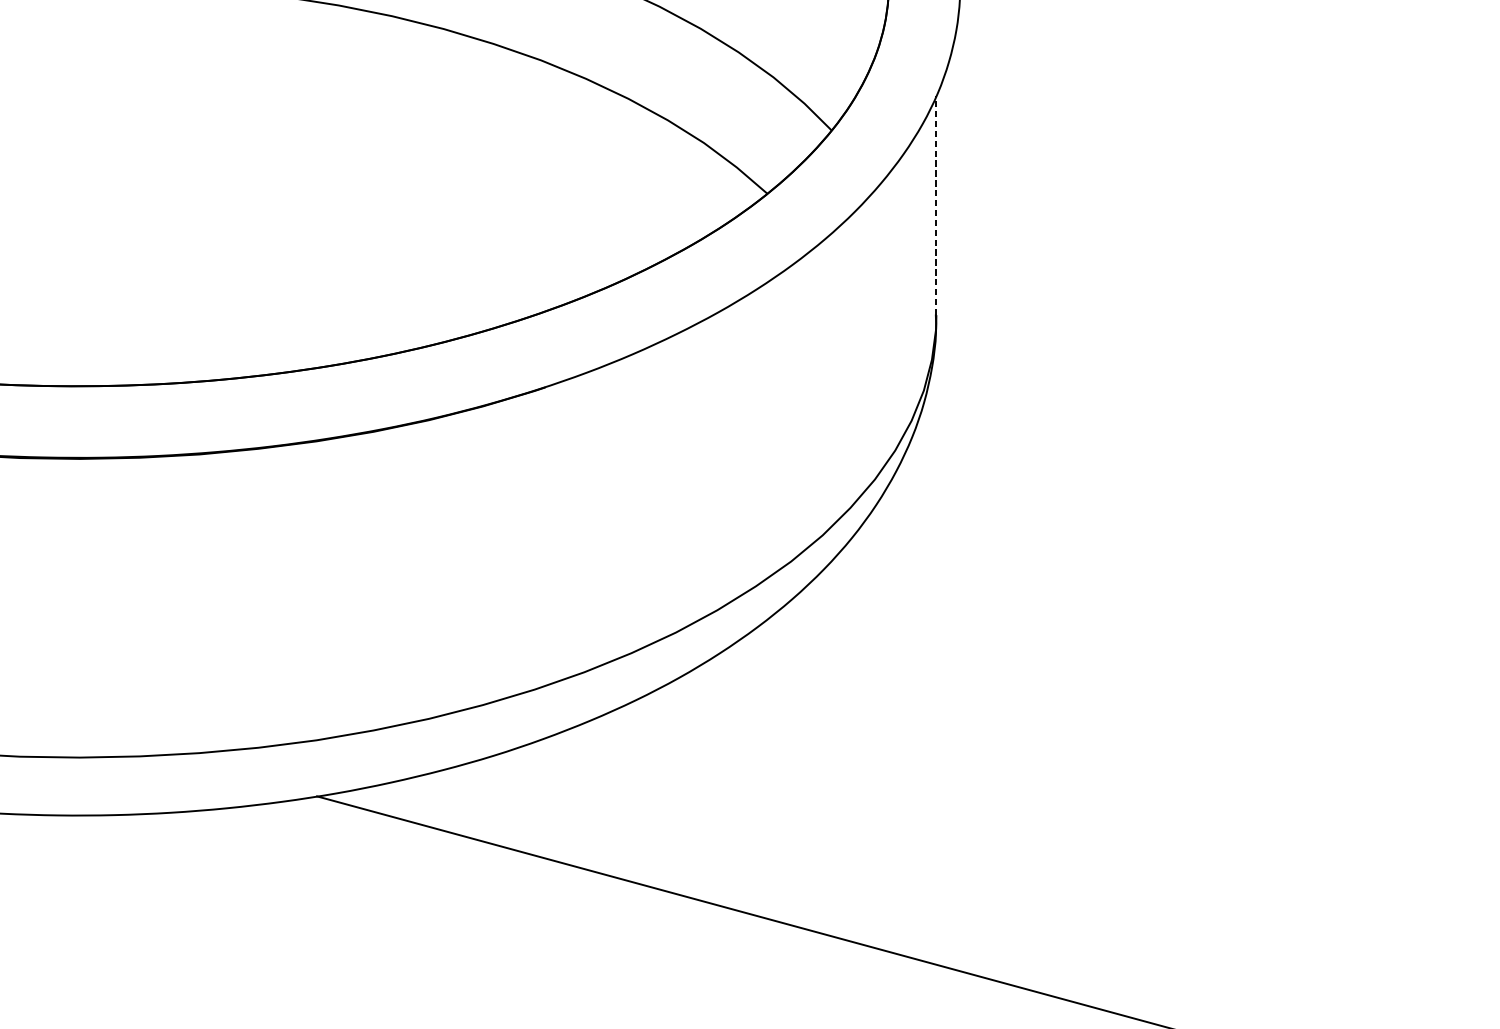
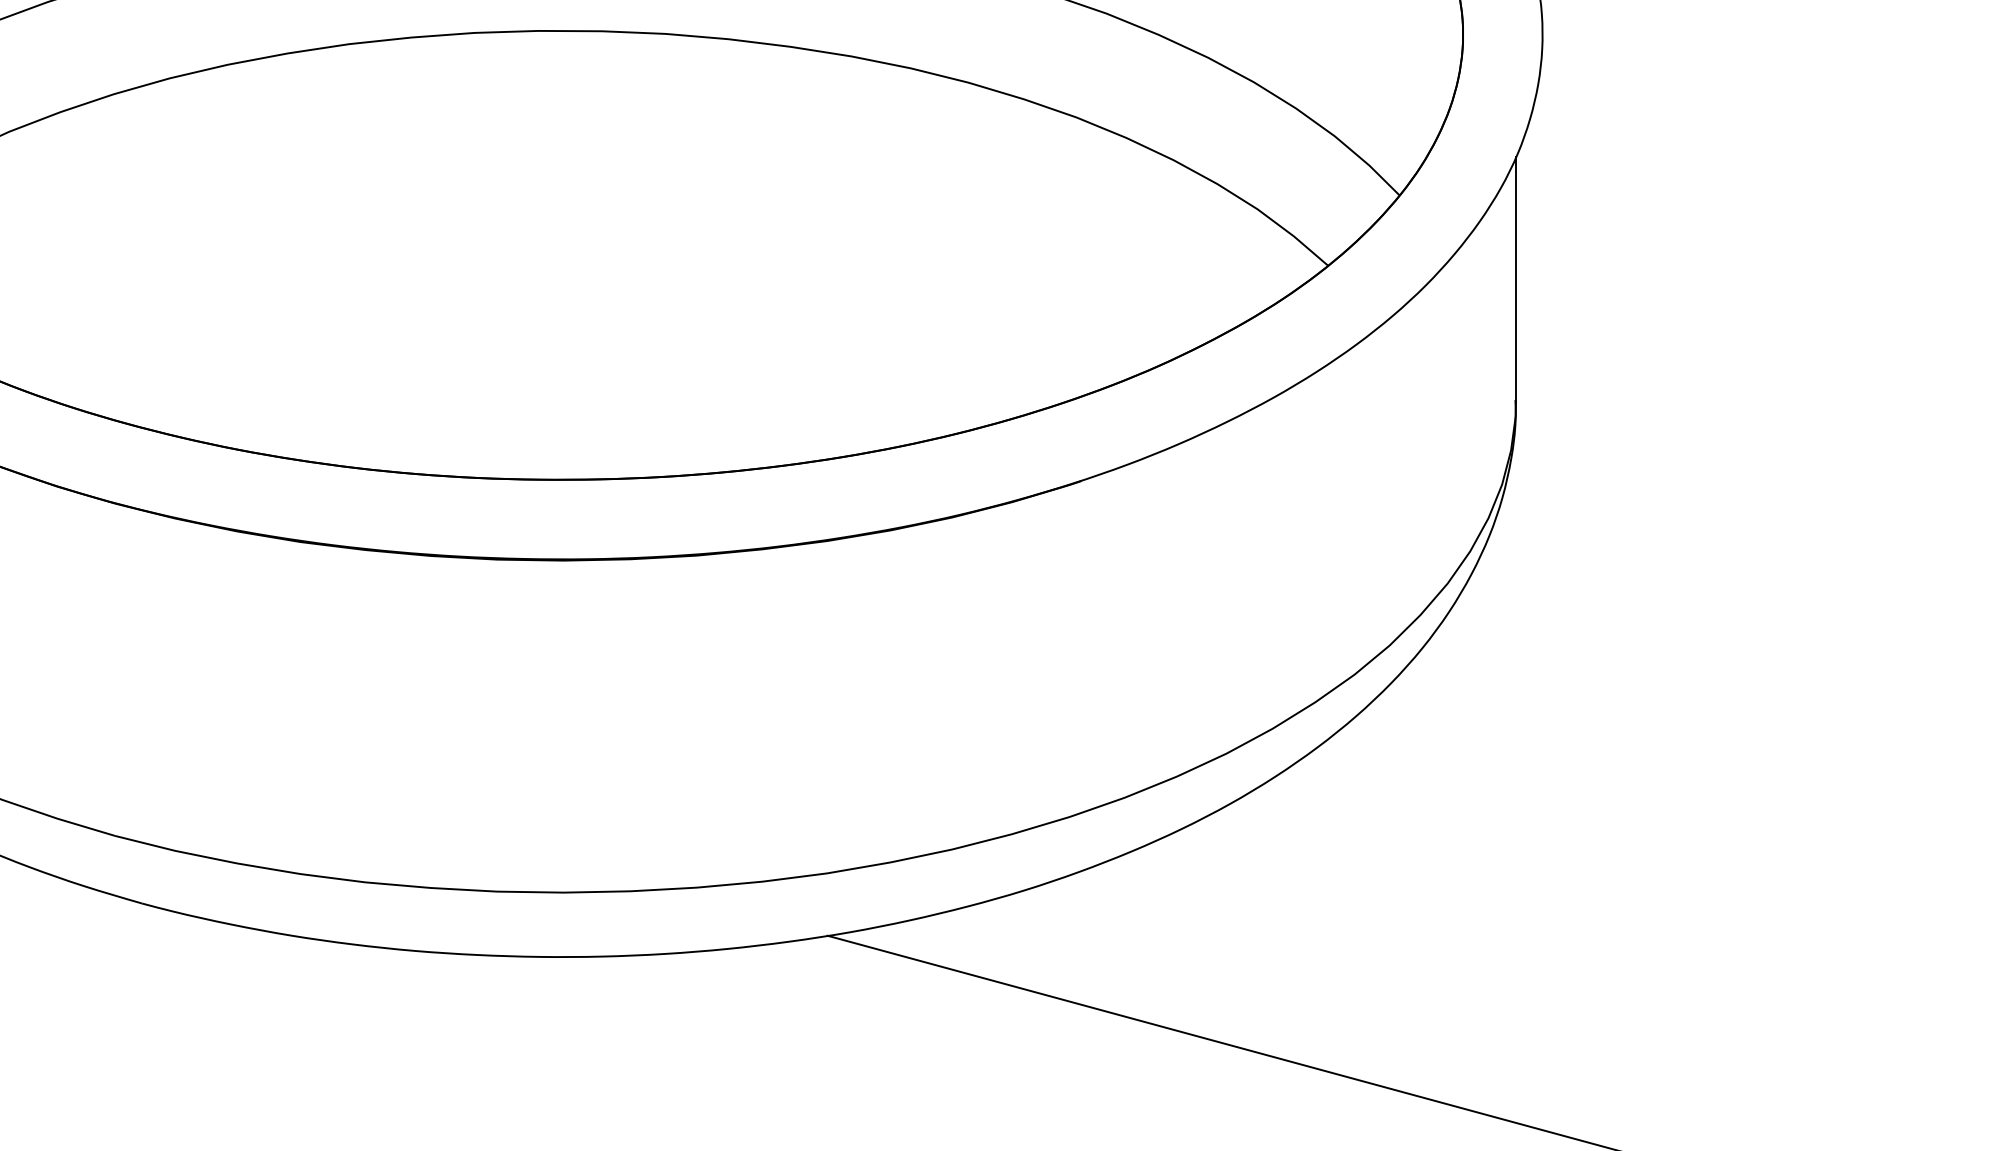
line: (936, 205) -> (1516, 278), dashed -> solid

